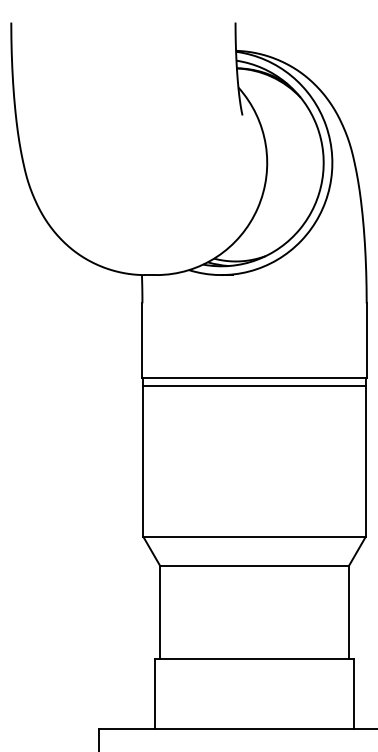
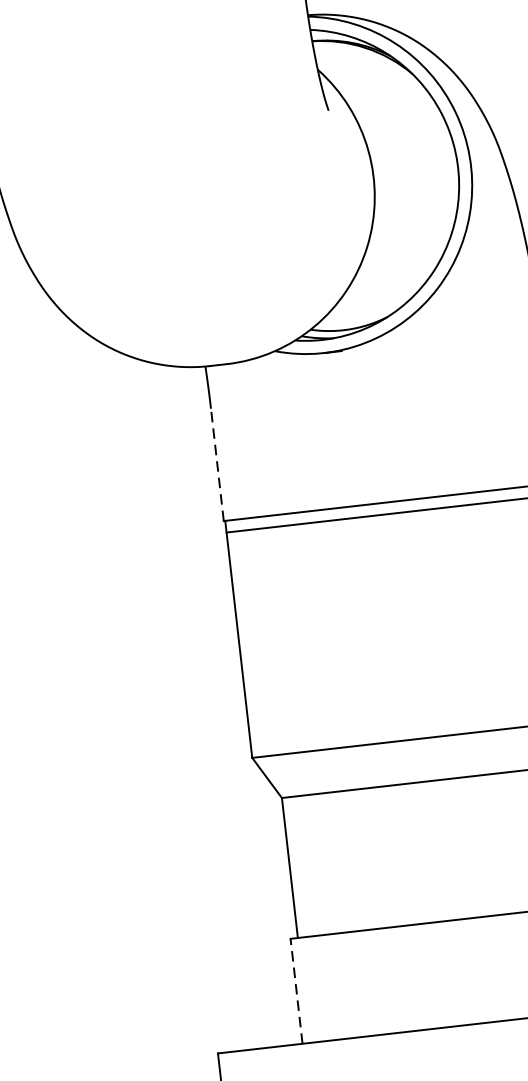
line: (142, 340) -> (217, 464), solid -> dashed
line: (155, 693) -> (297, 989), solid -> dashed

